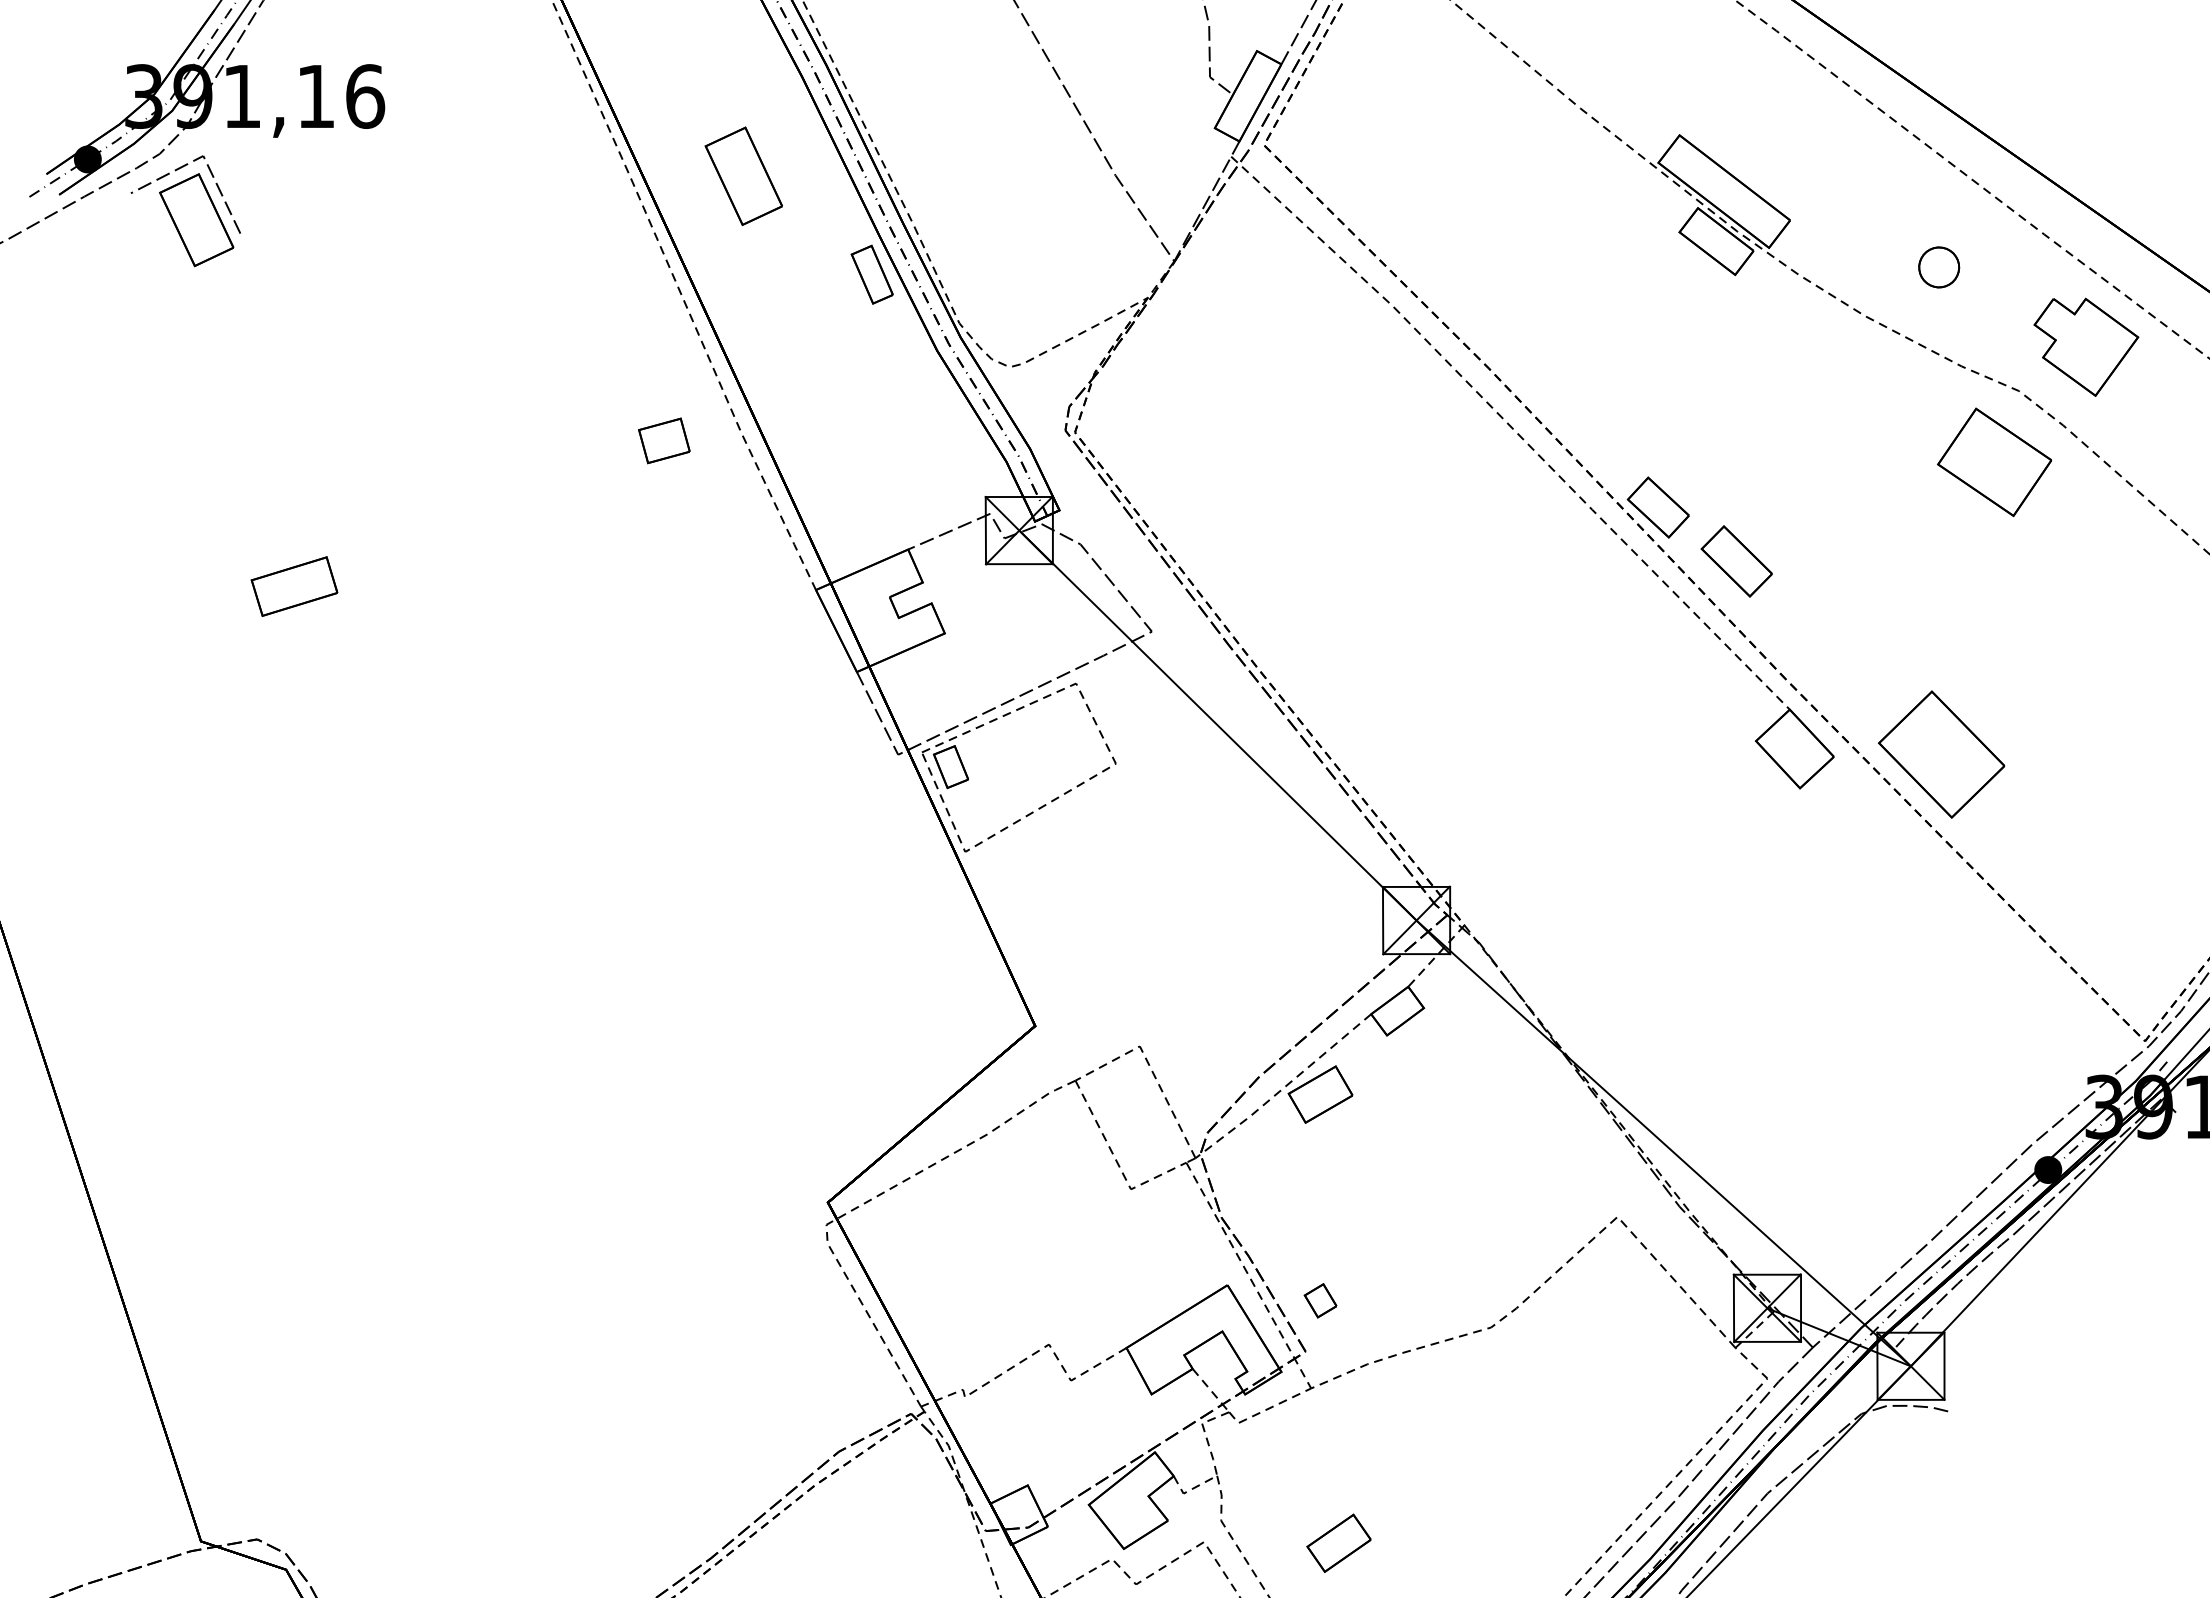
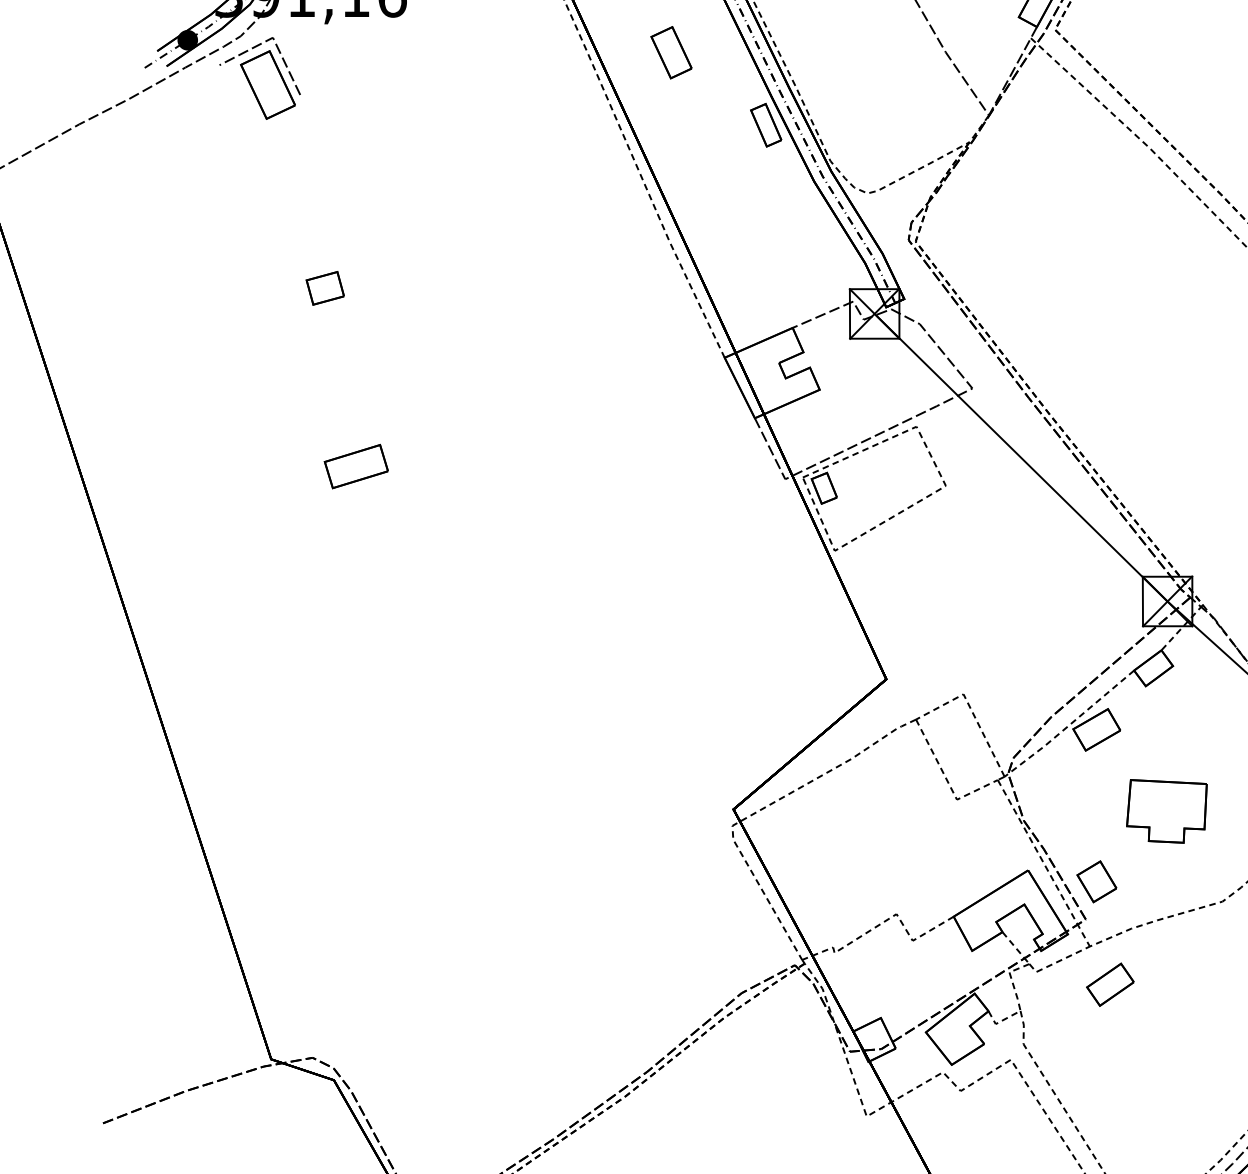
part: (743, 176) -> (671, 52), size x0.71
part: (664, 440) -> (325, 288), moved
part: (294, 586) -> (356, 466), moved
part: (1415, 1204) -> (1166, 810), added
part: (1320, 1300) -> (1096, 881), size x1.67
part: (1338, 1542) -> (1110, 984), moved

